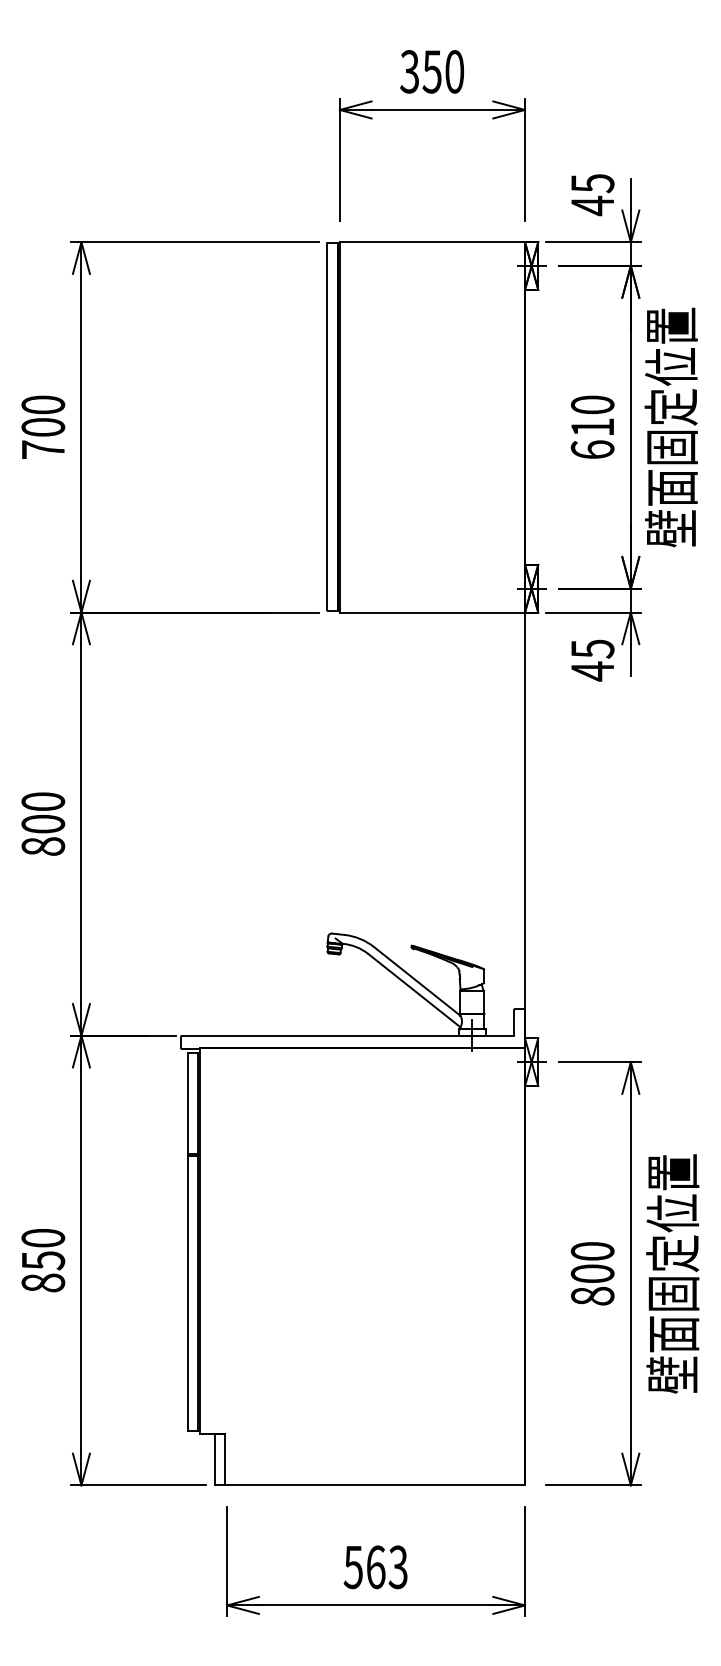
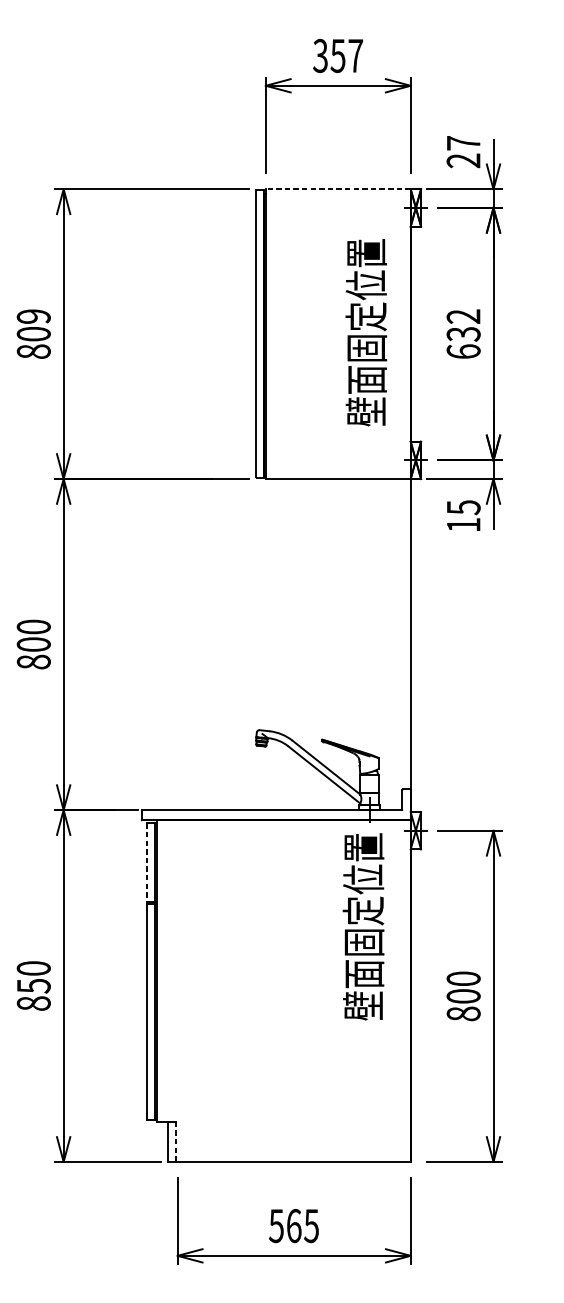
text: (454, 71) -> (355, 55), 350 -> 357
text: (592, 195) -> (463, 152), 45 -> 27
line: (432, 242) -> (338, 189), solid -> dashed
text: (592, 416) -> (463, 325), 610 -> 632
text: (43, 427) -> (33, 334), 700 -> 809
text: (670, 427) -> (365, 332), moved
text: (592, 671) -> (463, 525), 45 -> 15
line: (187, 1103) -> (146, 863), solid -> dashed
text: (672, 1273) -> (363, 926), moved
line: (225, 1459) -> (176, 1141), solid -> dashed
text: (398, 1566) -> (311, 1225), 563 -> 565

